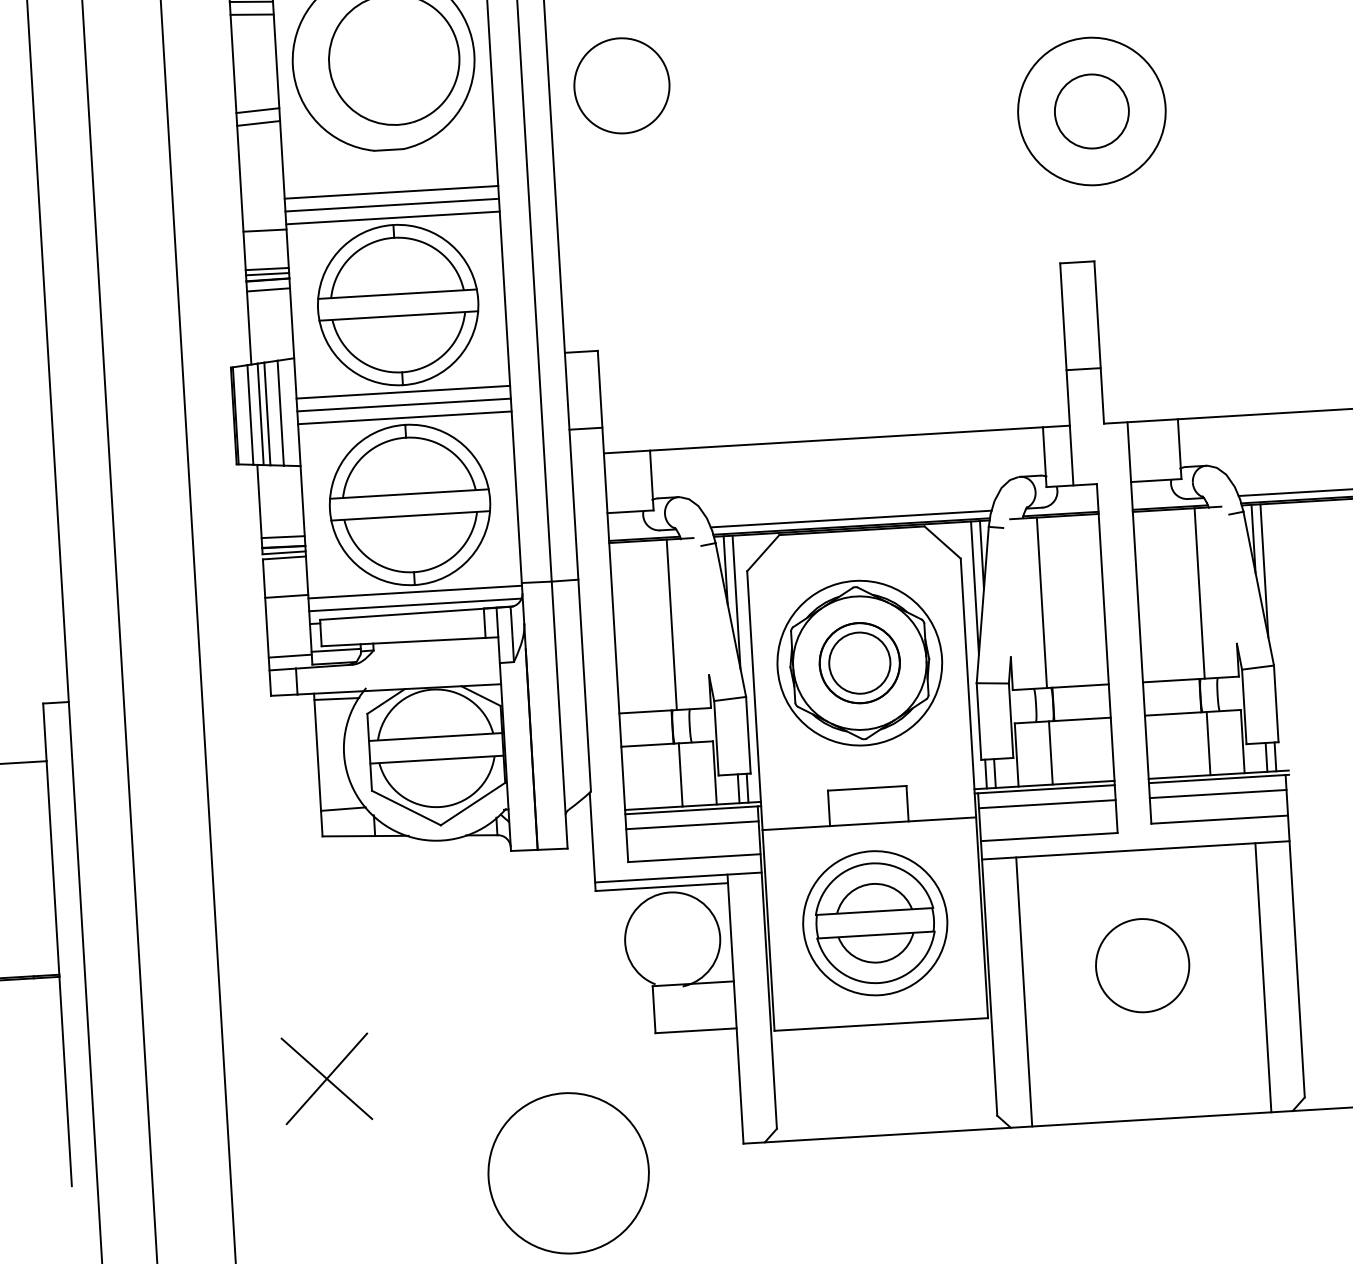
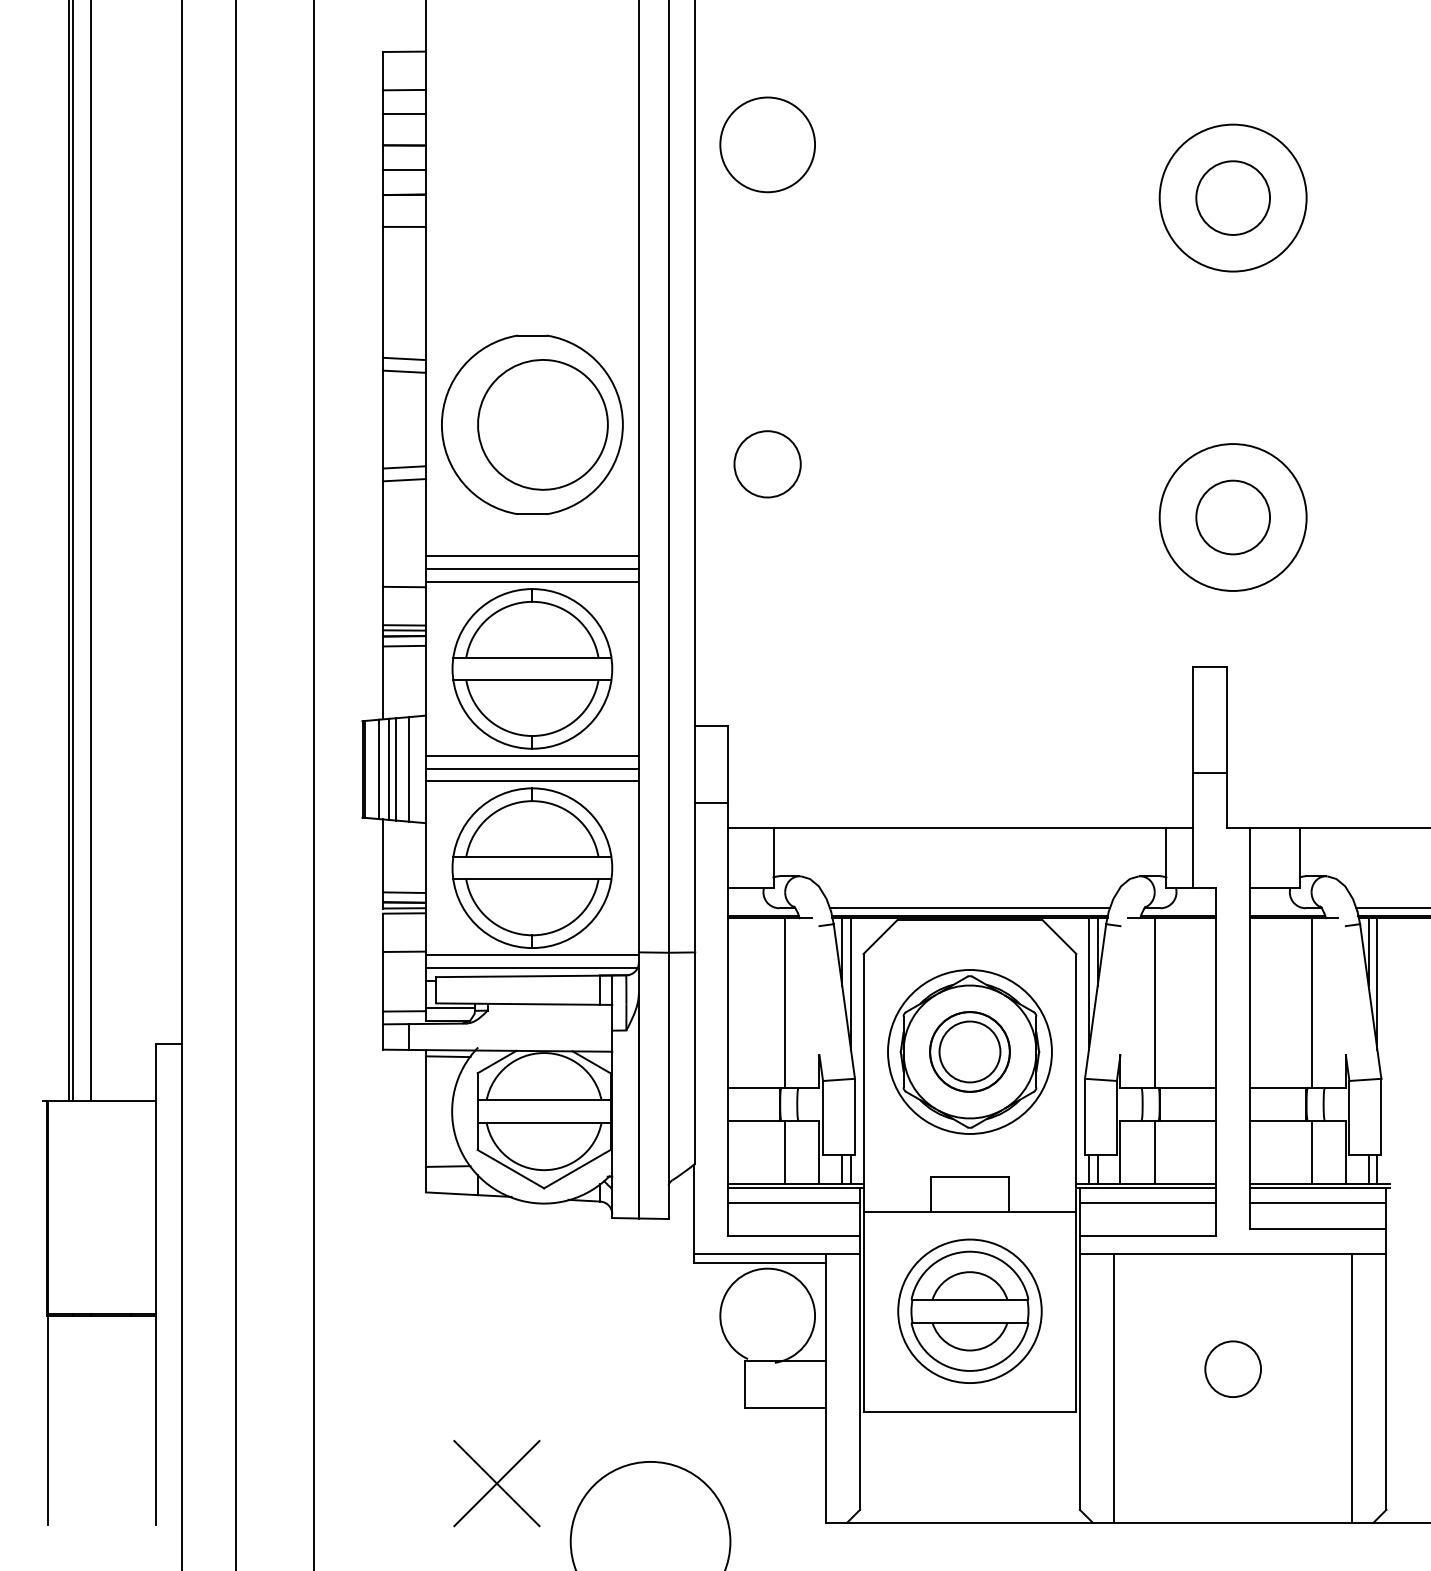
circle: (621, 86) -> (767, 464), size x0.7
circle: (1141, 964) -> (1232, 1368), size x0.6
part: (326, 1078) -> (496, 1483), moved

